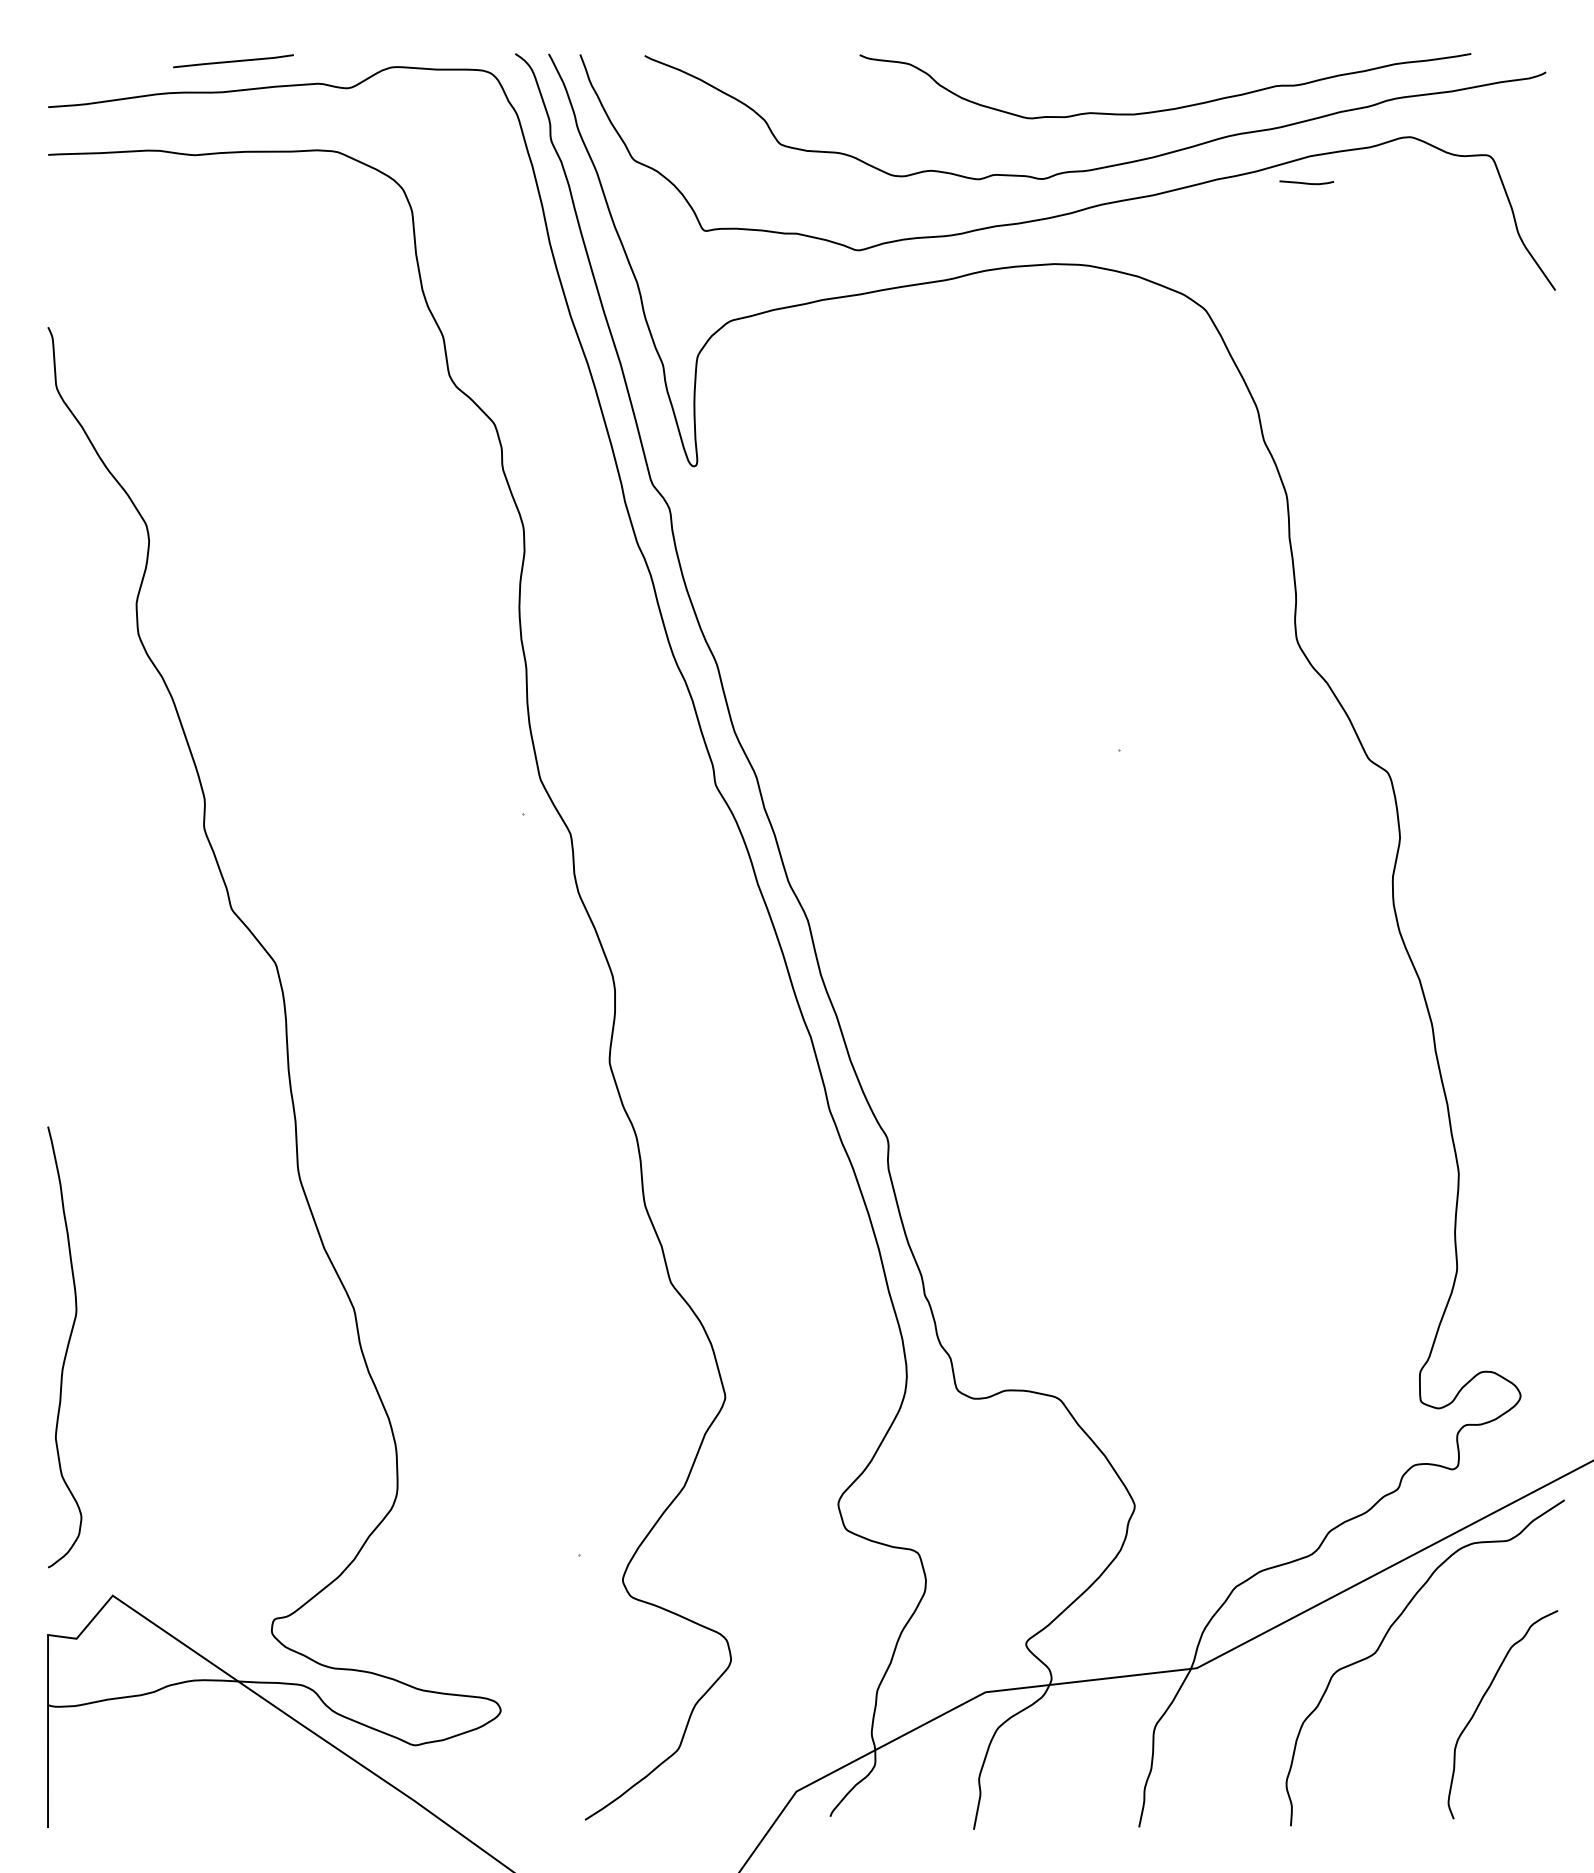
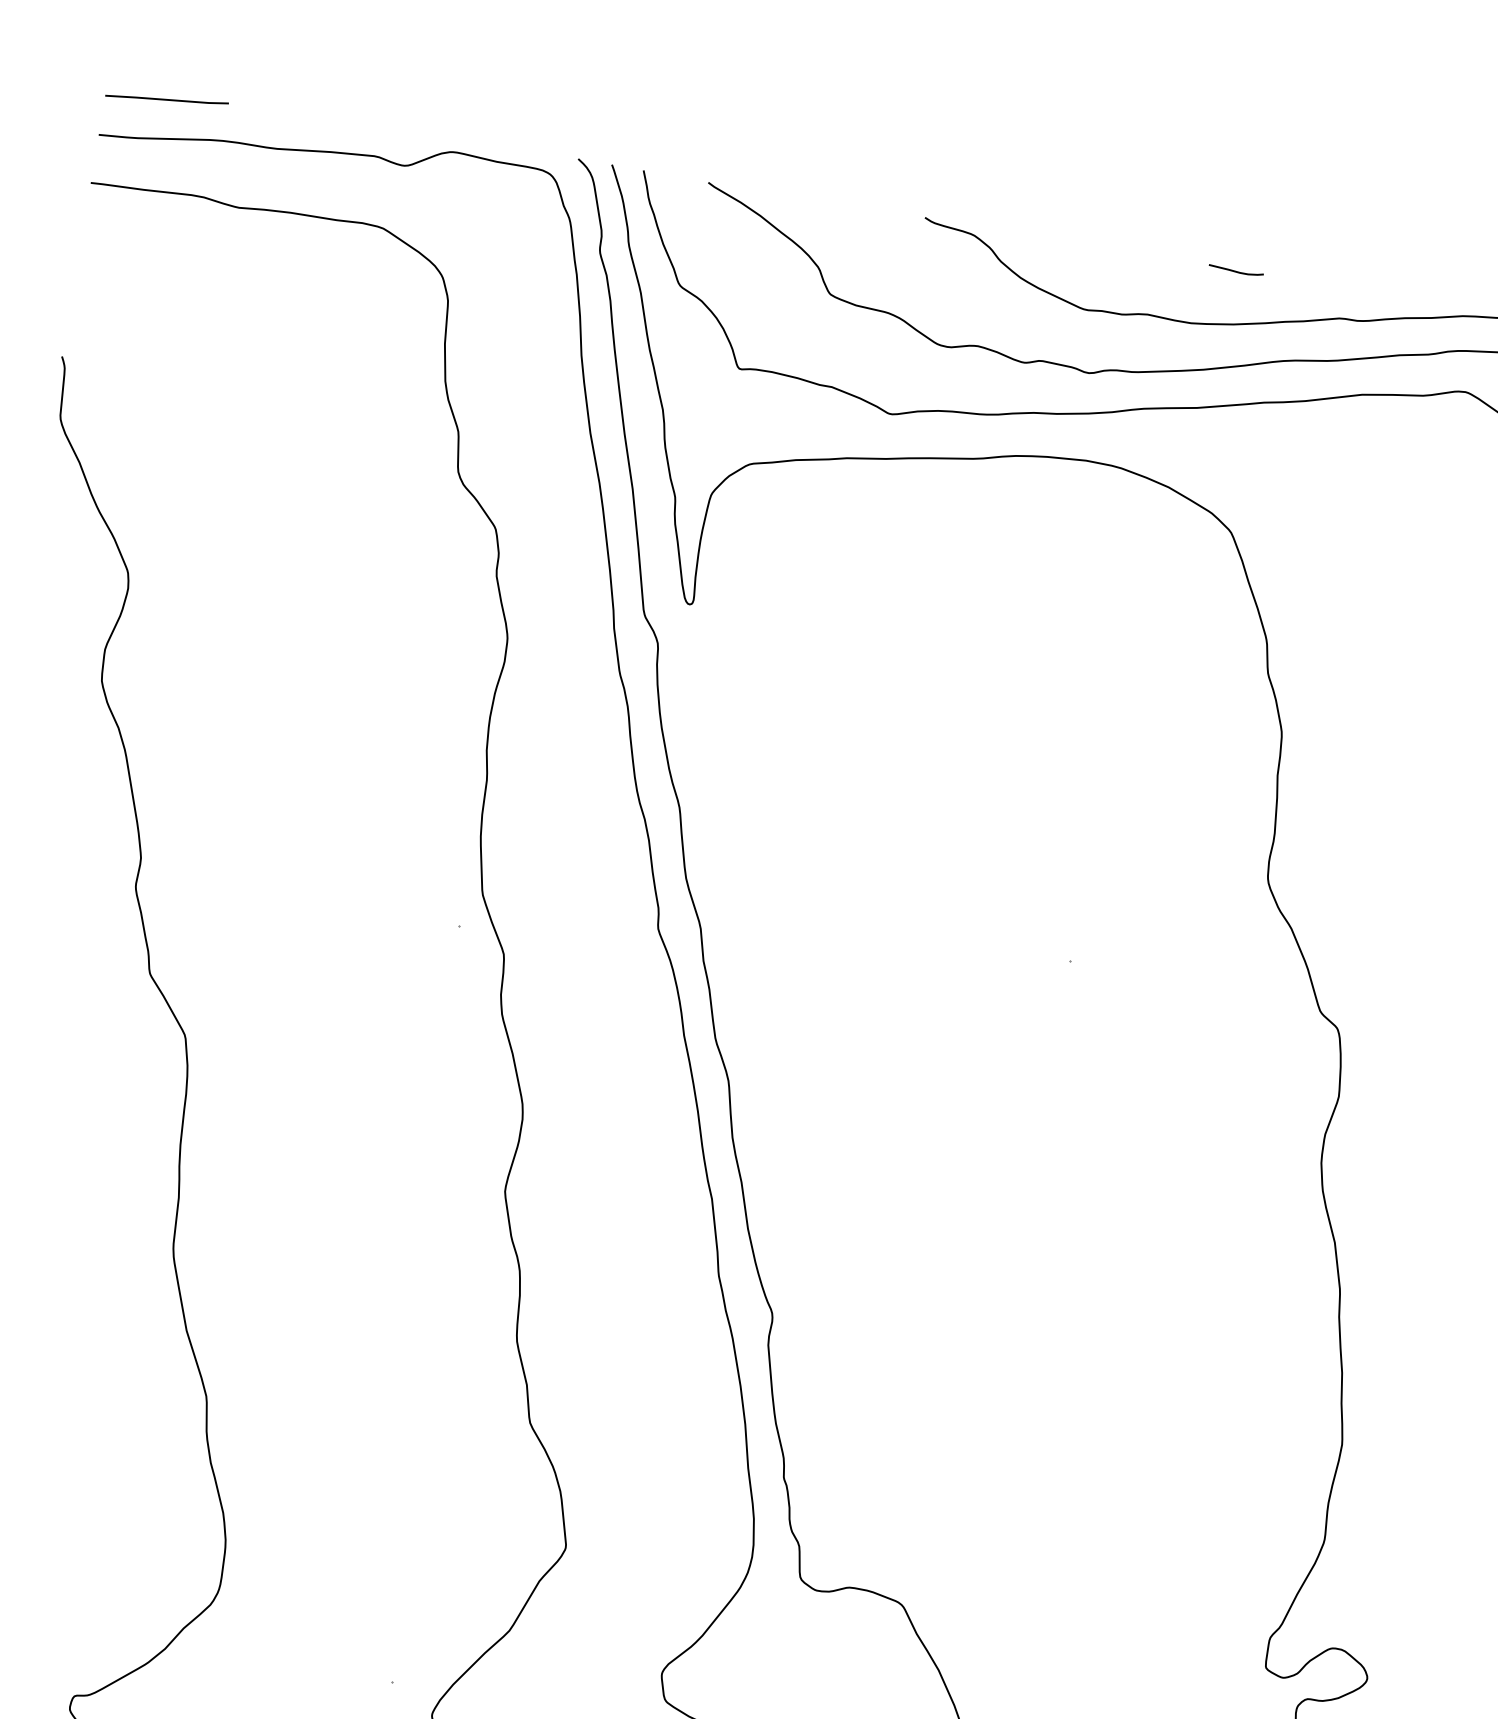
line: (233, 61) -> (166, 99), moved
curve: (1306, 182) -> (1235, 270), moved

